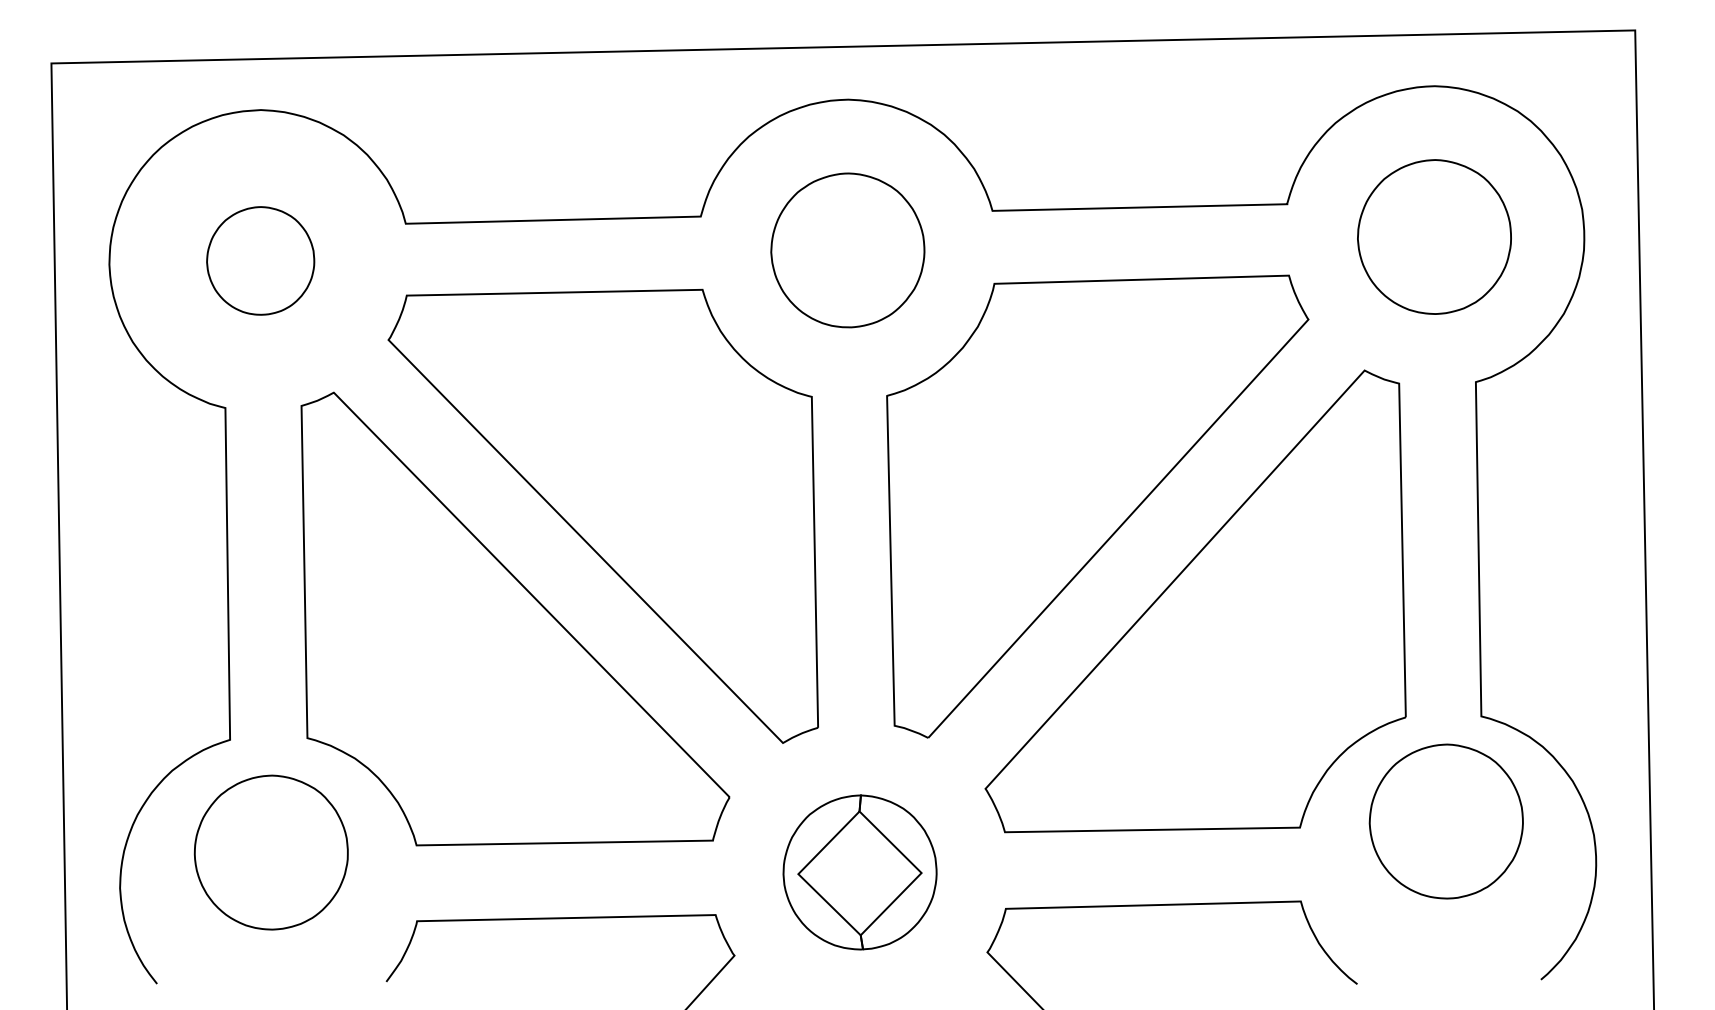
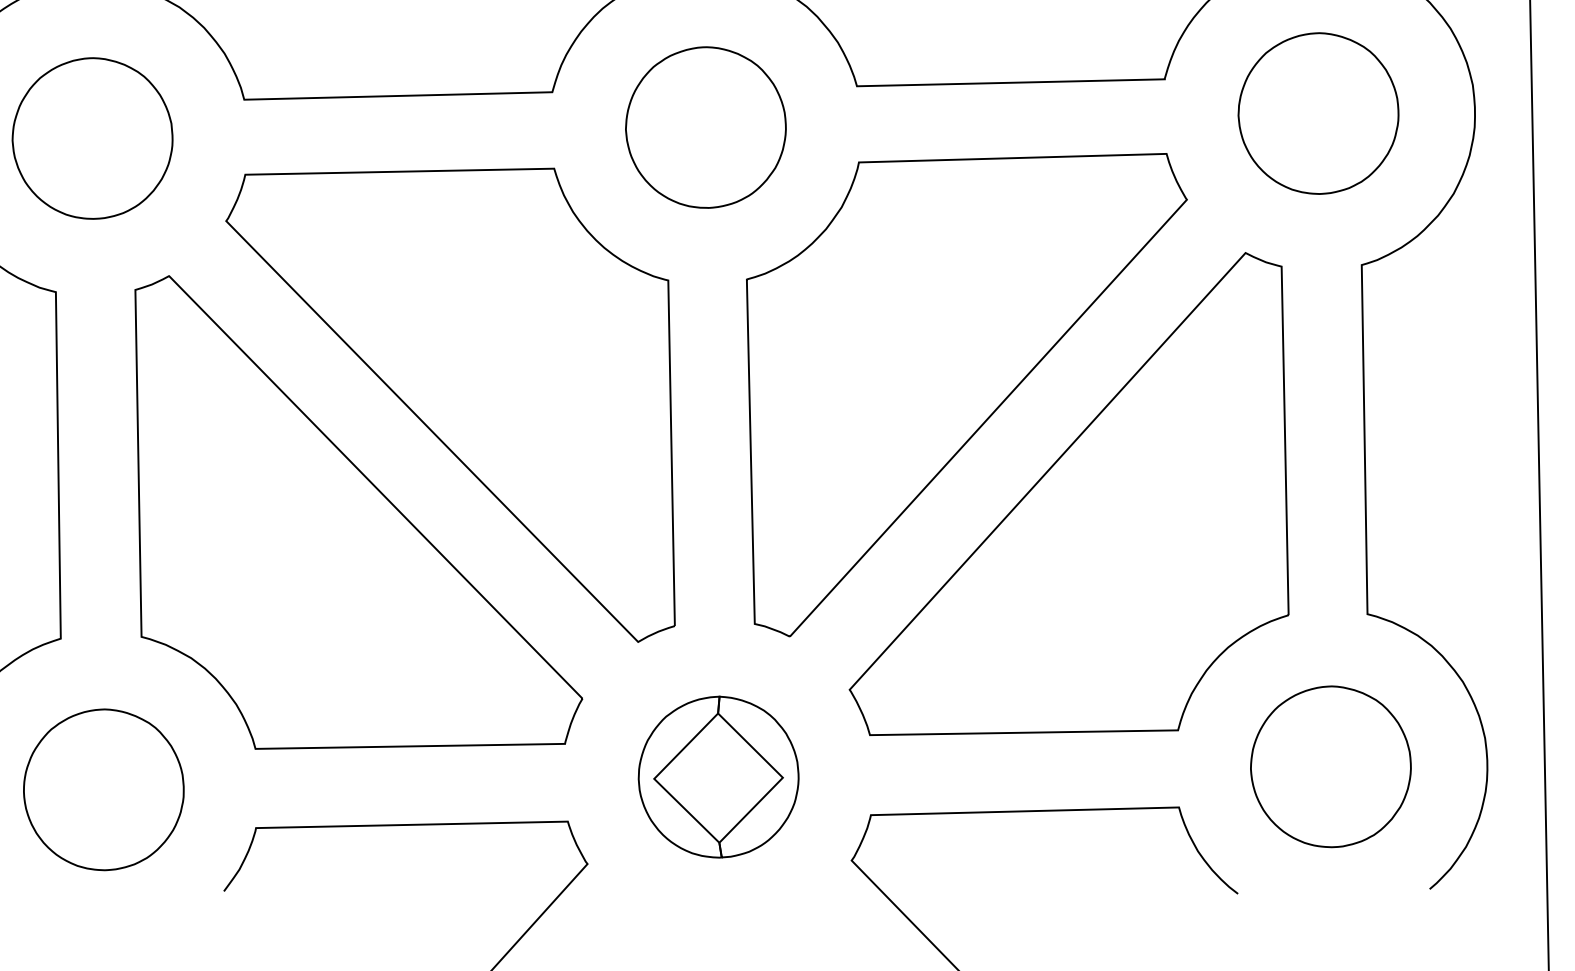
part: (260, 260) -> (92, 138), size x1.43
part: (1445, 821) -> (1330, 766), moved
part: (270, 852) -> (102, 789), moved

